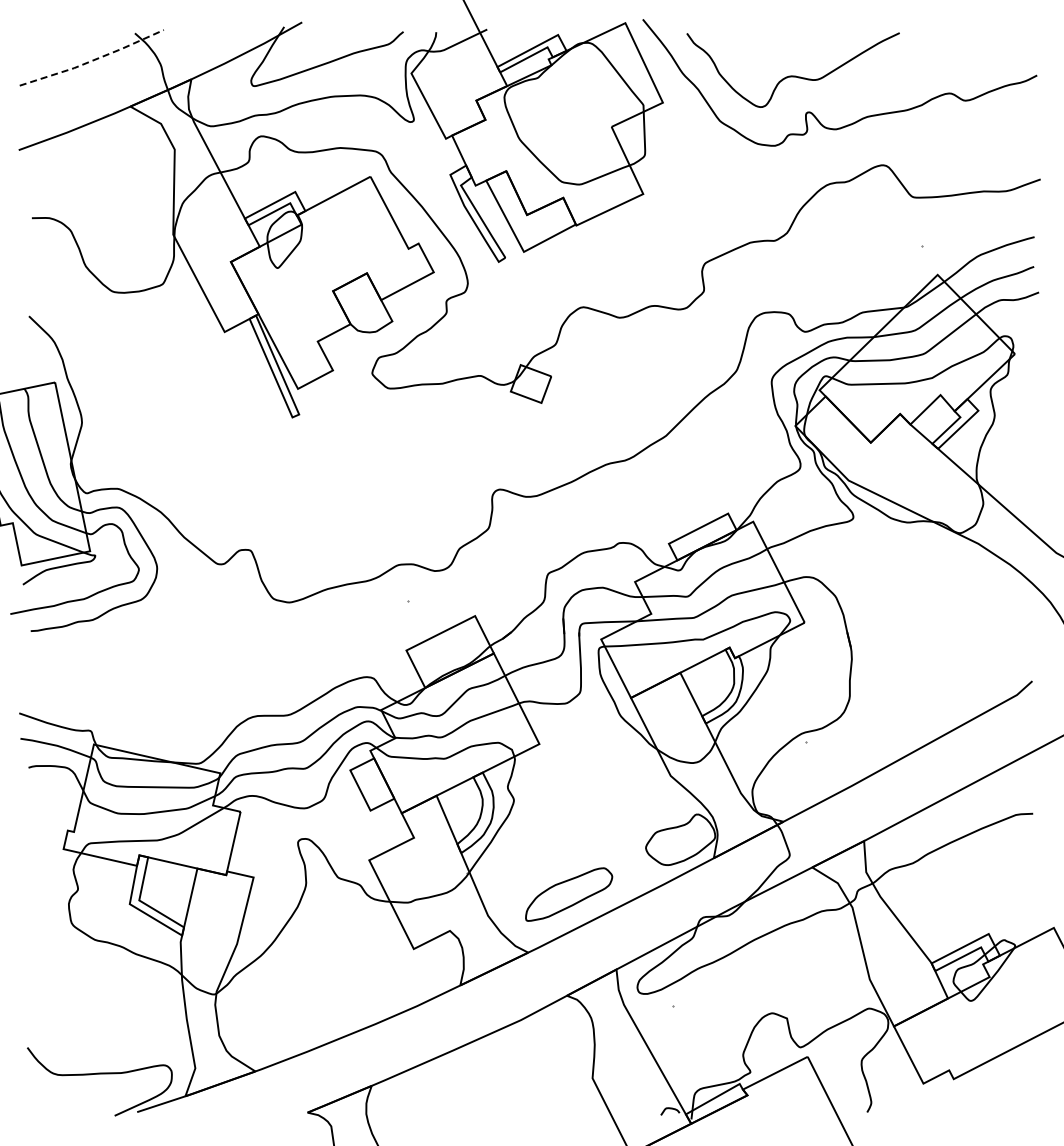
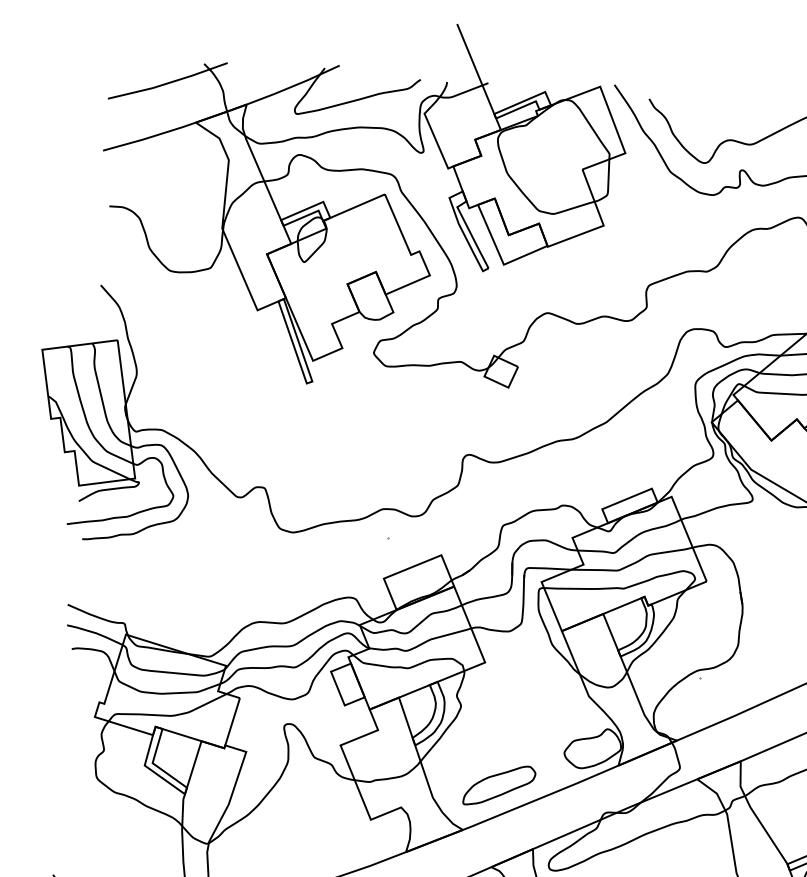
line: (93, 60) -> (169, 83), dashed -> solid

